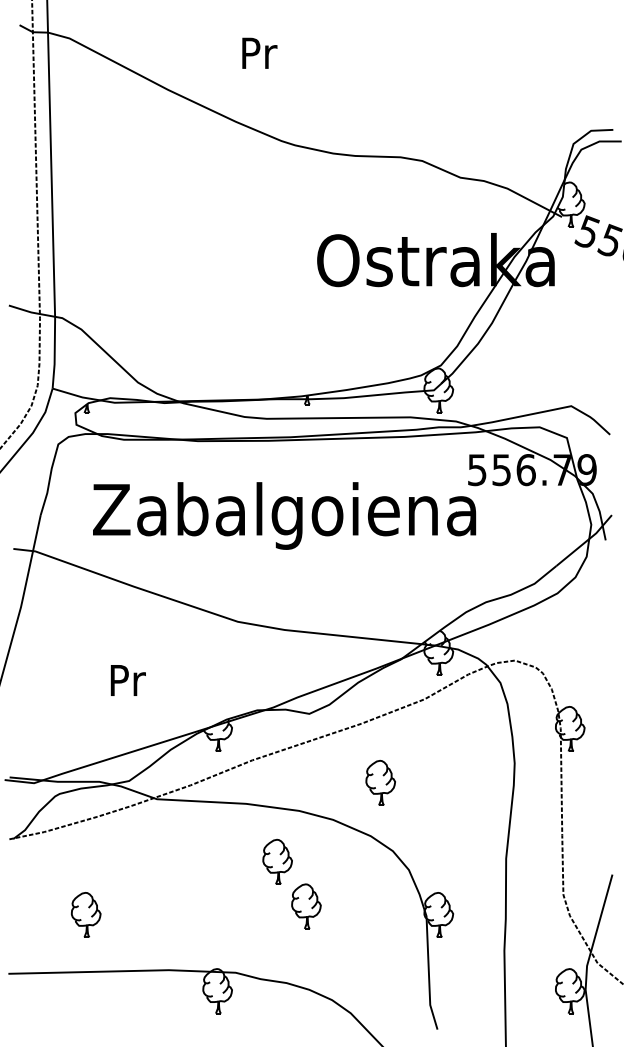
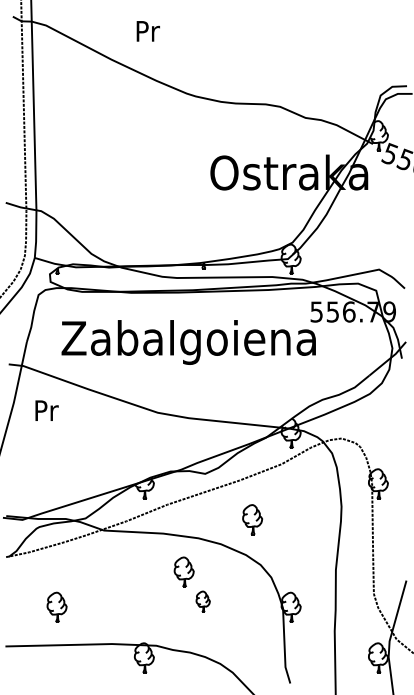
text: (258, 53) -> (147, 31), moved
text: (127, 680) -> (46, 410), moved
part: (305, 906) -> (202, 601), size x0.7

